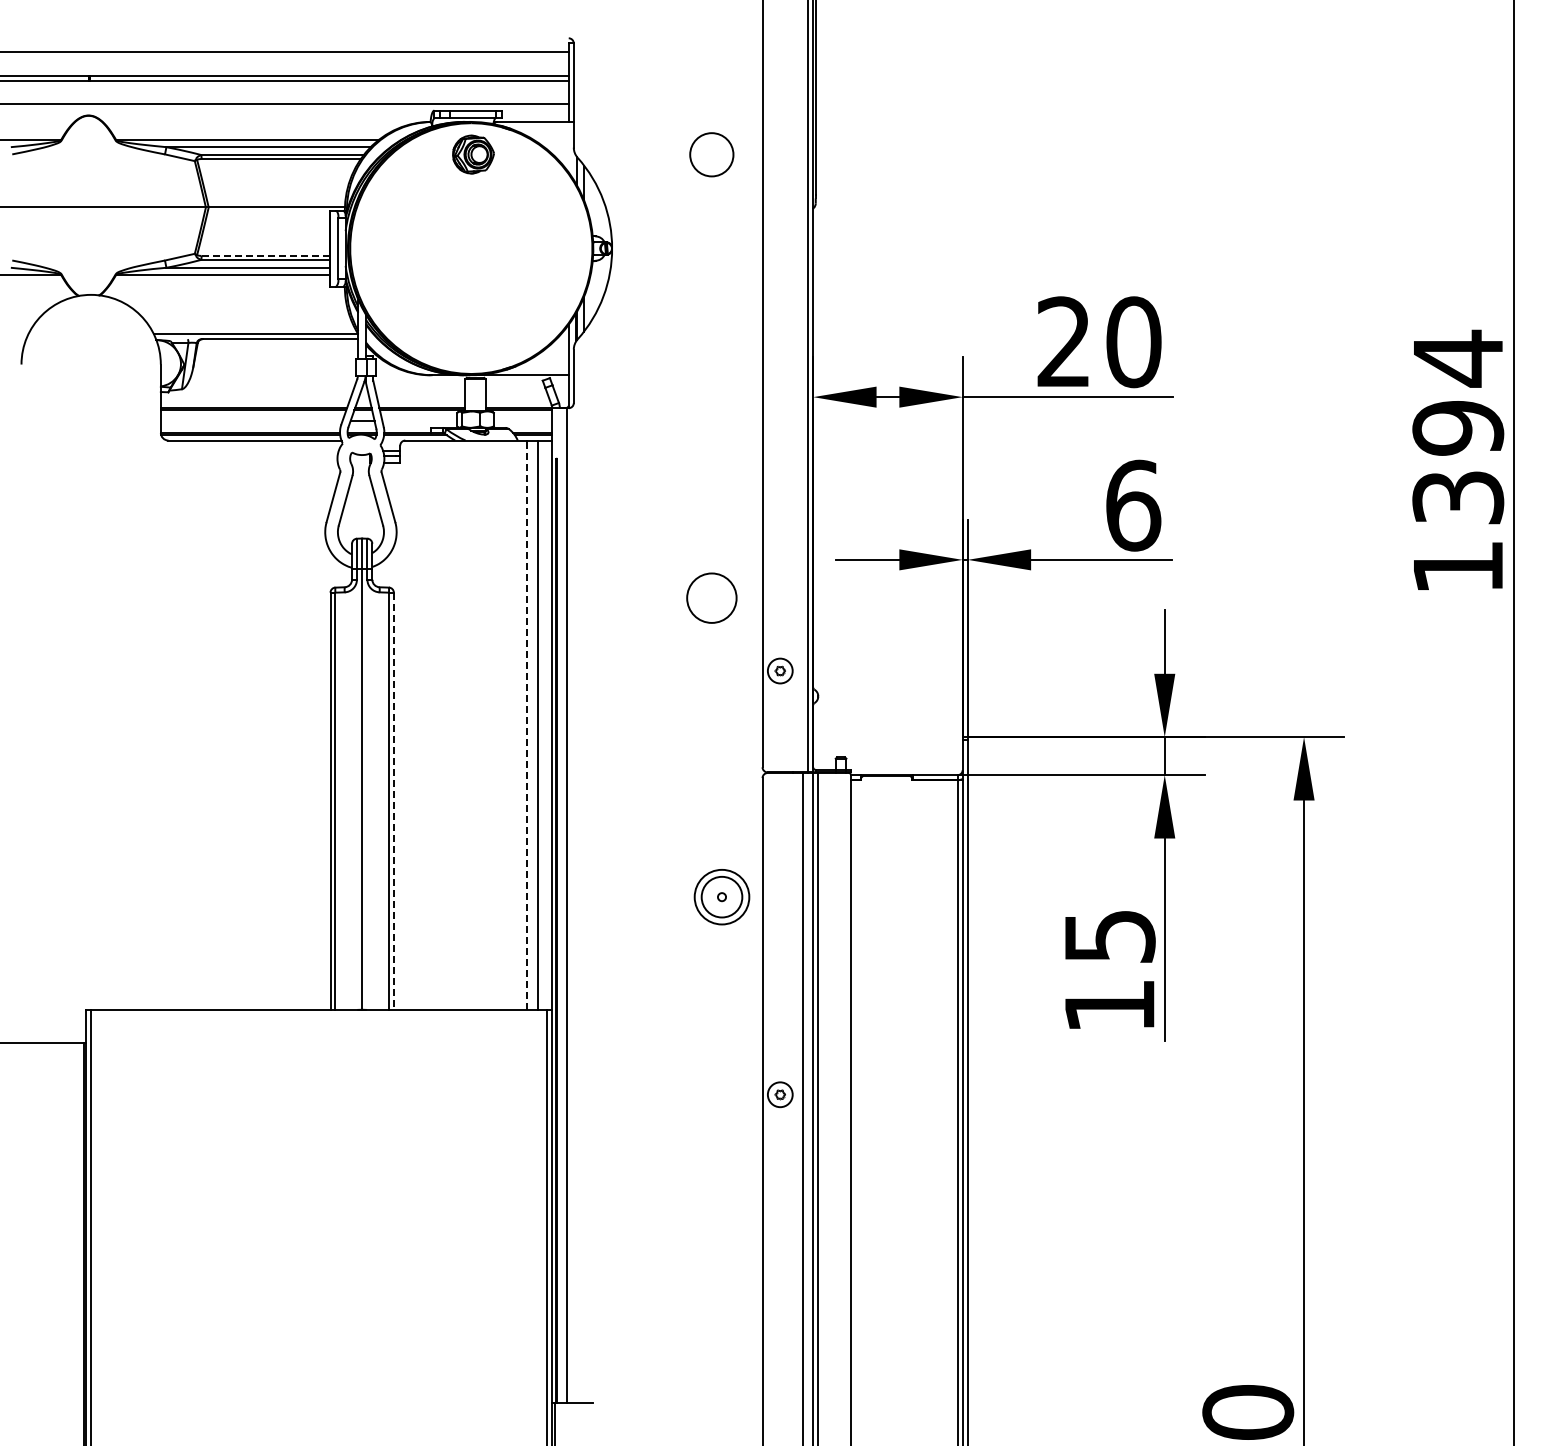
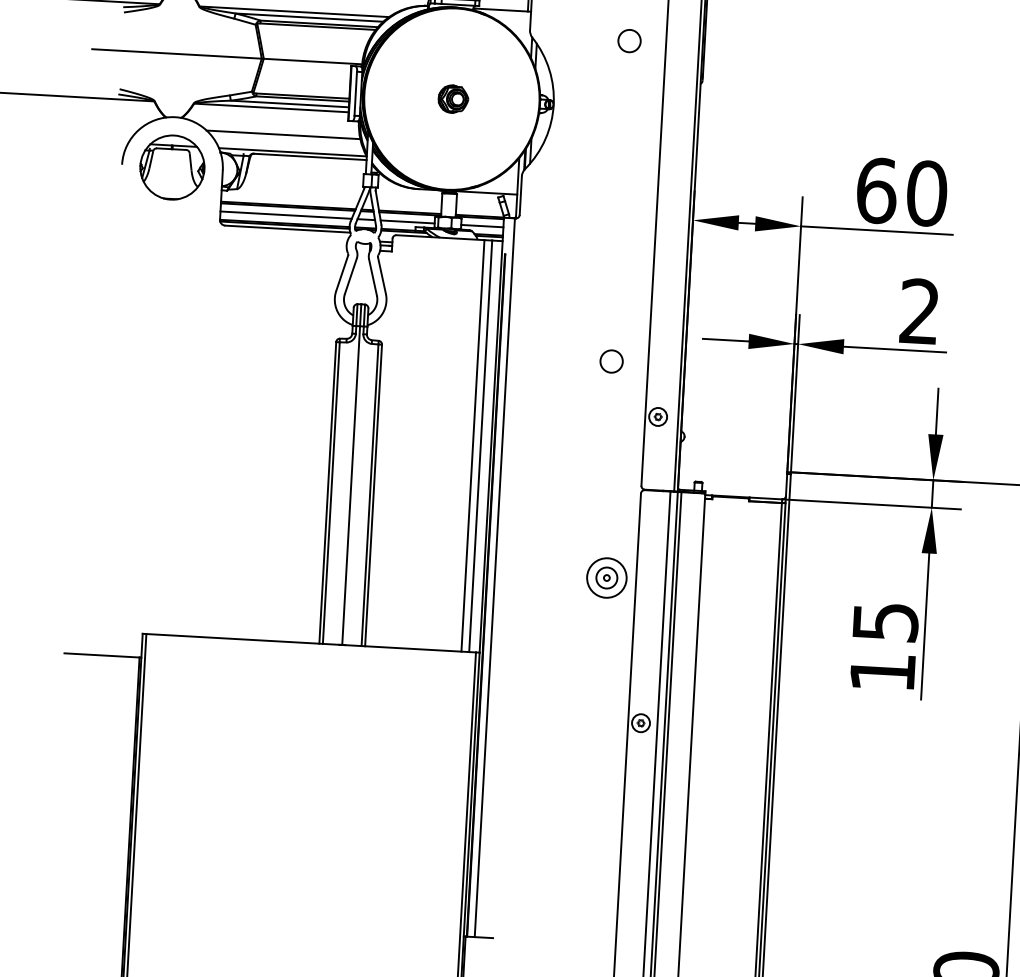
part: (473, 154) -> (453, 99), moved
circle: (711, 154) -> (629, 40), size x0.71
line: (266, 255) -> (303, 95), dashed -> solid
line: (241, 310) -> (283, 134), added
text: (1064, 342) -> (876, 190), 20 -> 60
part: (90, 364) -> (171, 167), added
line: (251, 421) -> (286, 215), added
line: (419, 421) -> (407, 222), added
line: (522, 421) -> (481, 226), added
text: (1133, 505) -> (920, 311), 6 -> 2
circle: (711, 597) -> (611, 361), size x0.62
line: (527, 725) -> (473, 446), dashed -> solid
line: (393, 801) -> (373, 495), dashed -> solid
circle: (721, 896) -> (606, 577), size x0.71

